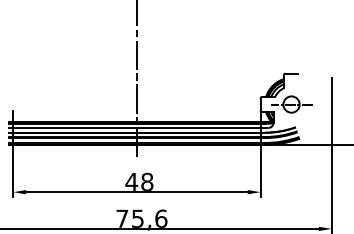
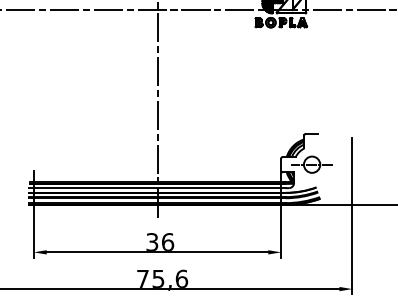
text: (138, 181) -> (159, 241), 48 -> 36

